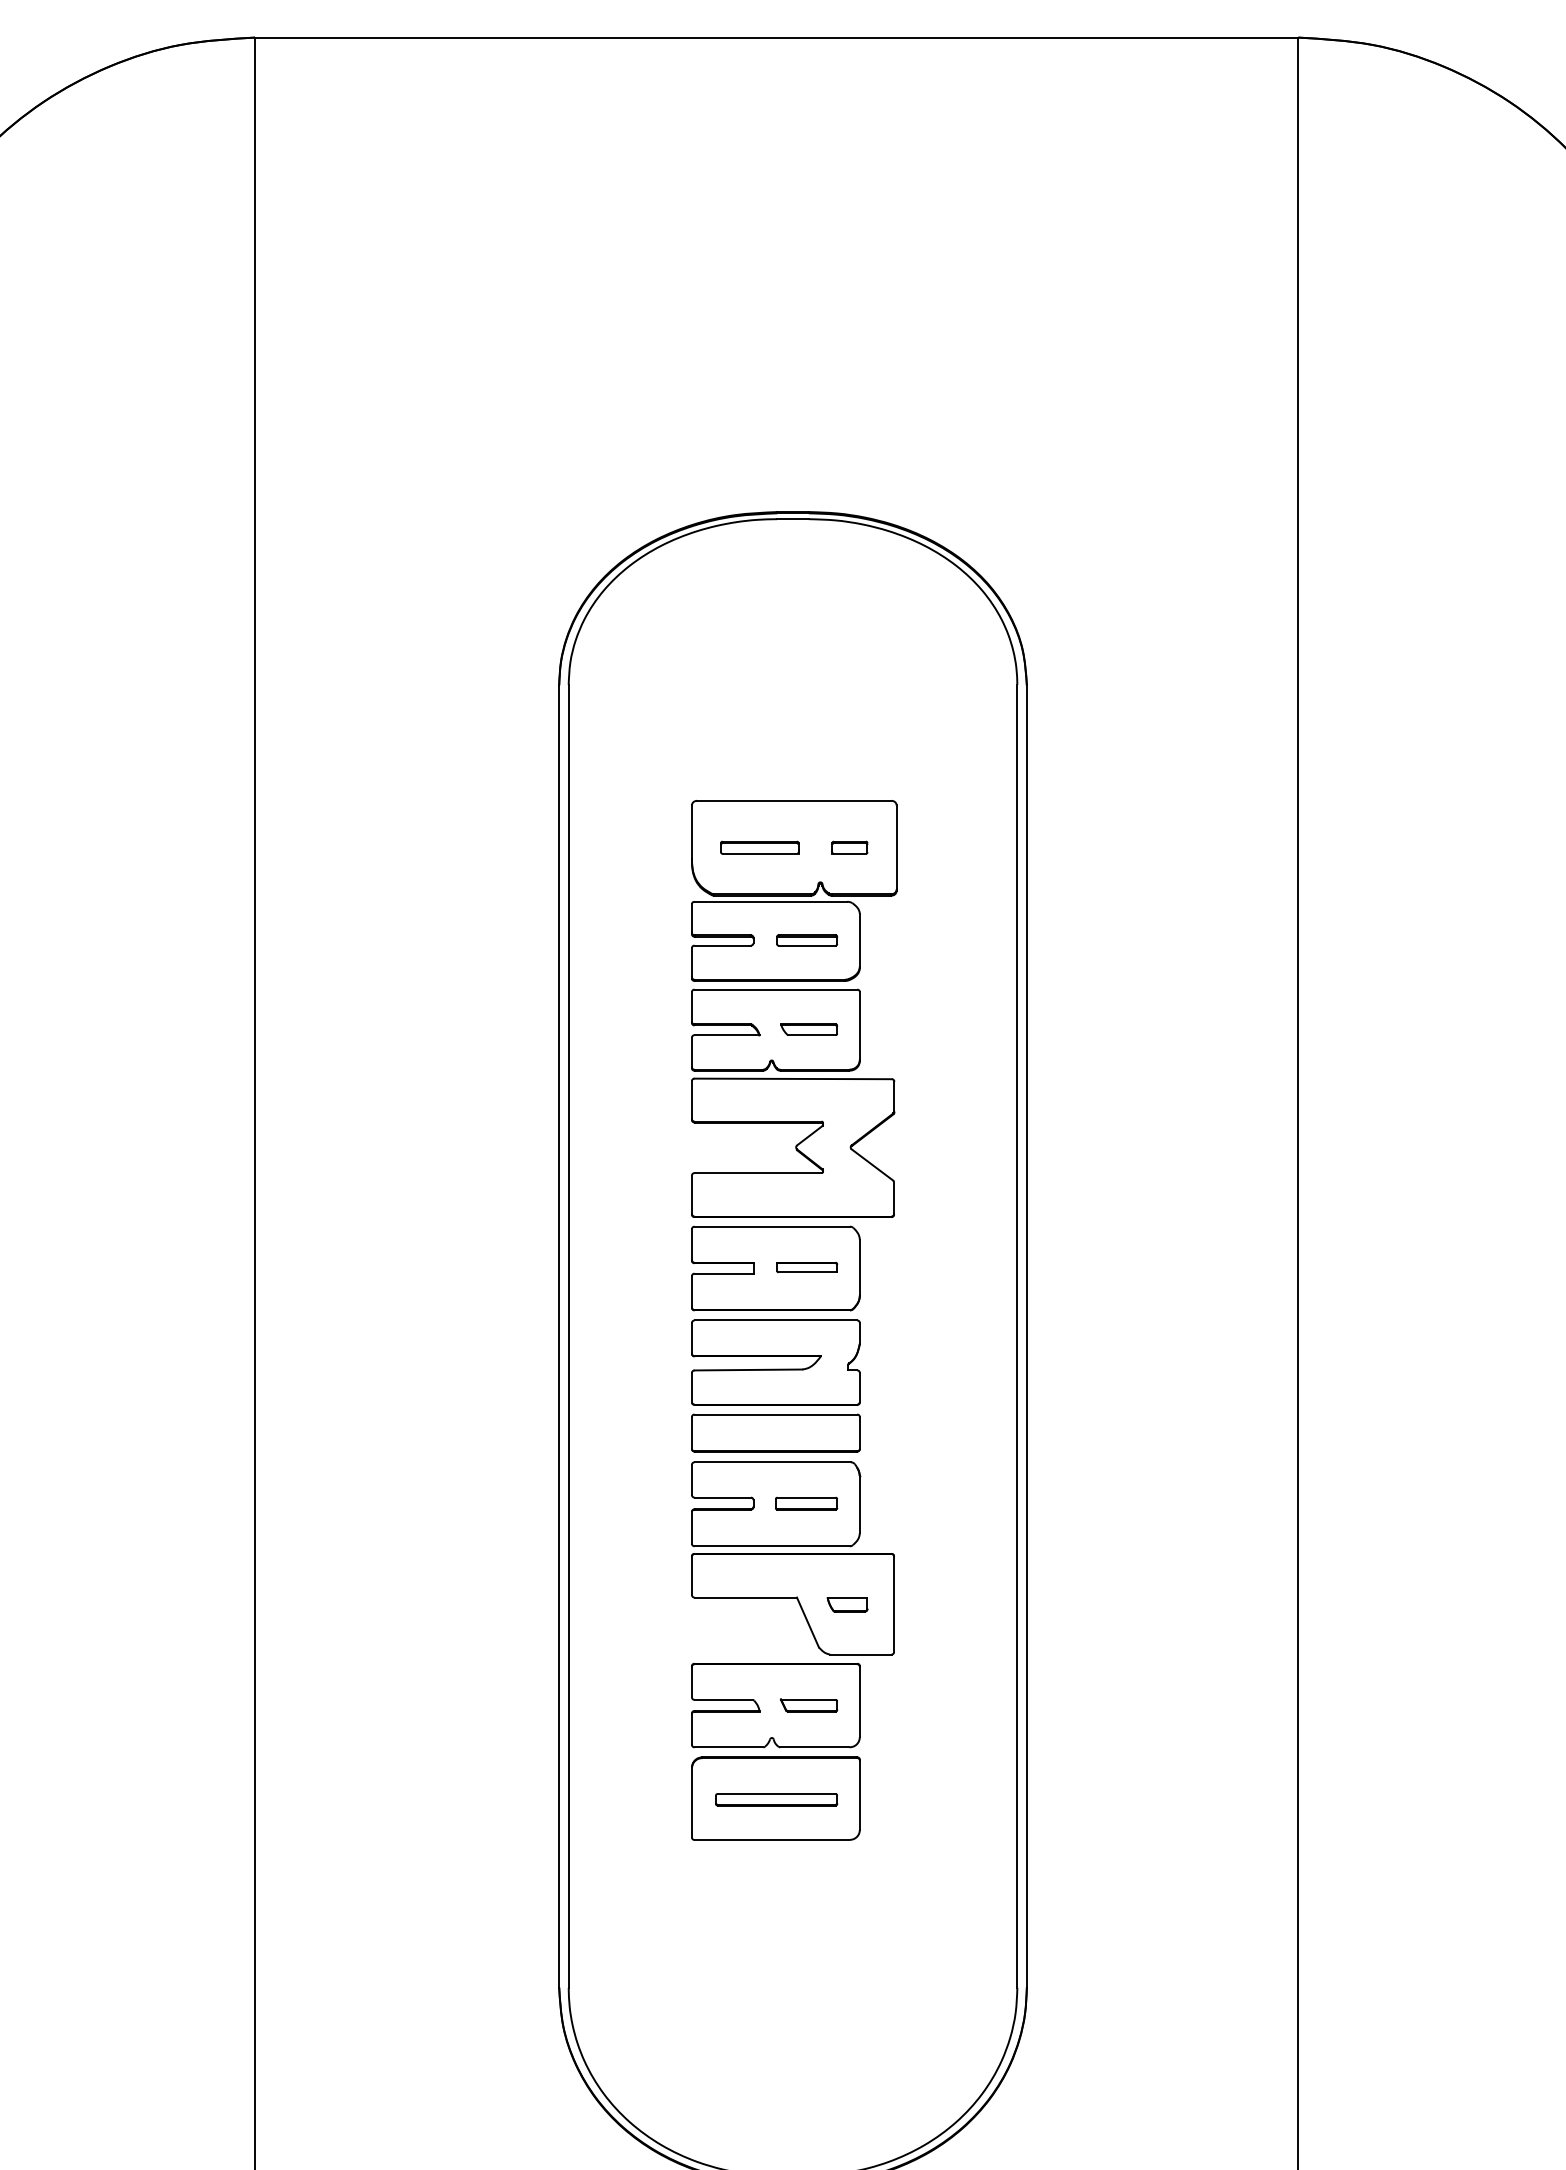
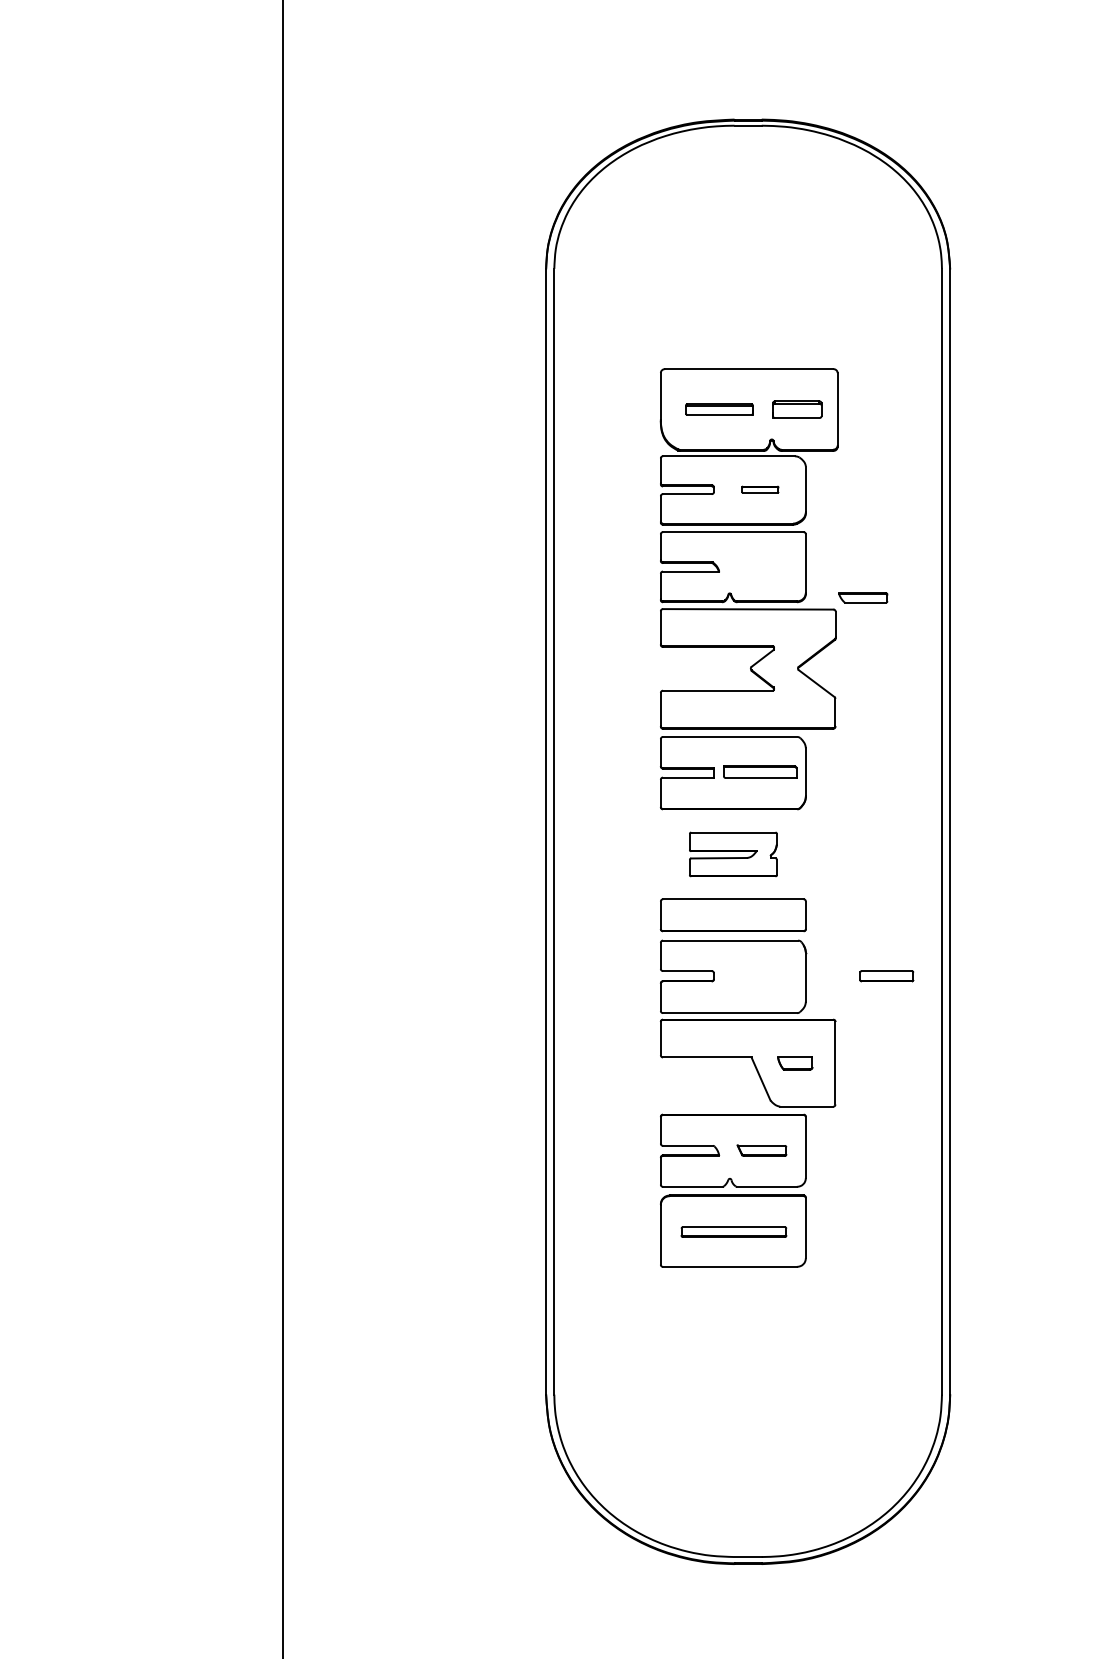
part: (849, 847) -> (796, 409), size x1.6
part: (806, 940) -> (759, 489), size x0.7
part: (808, 1029) -> (862, 597), moved
part: (807, 1267) -> (760, 772), size x1.4
part: (775, 1362) -> (732, 854), size x0.6
part: (806, 1503) -> (886, 976), moved

